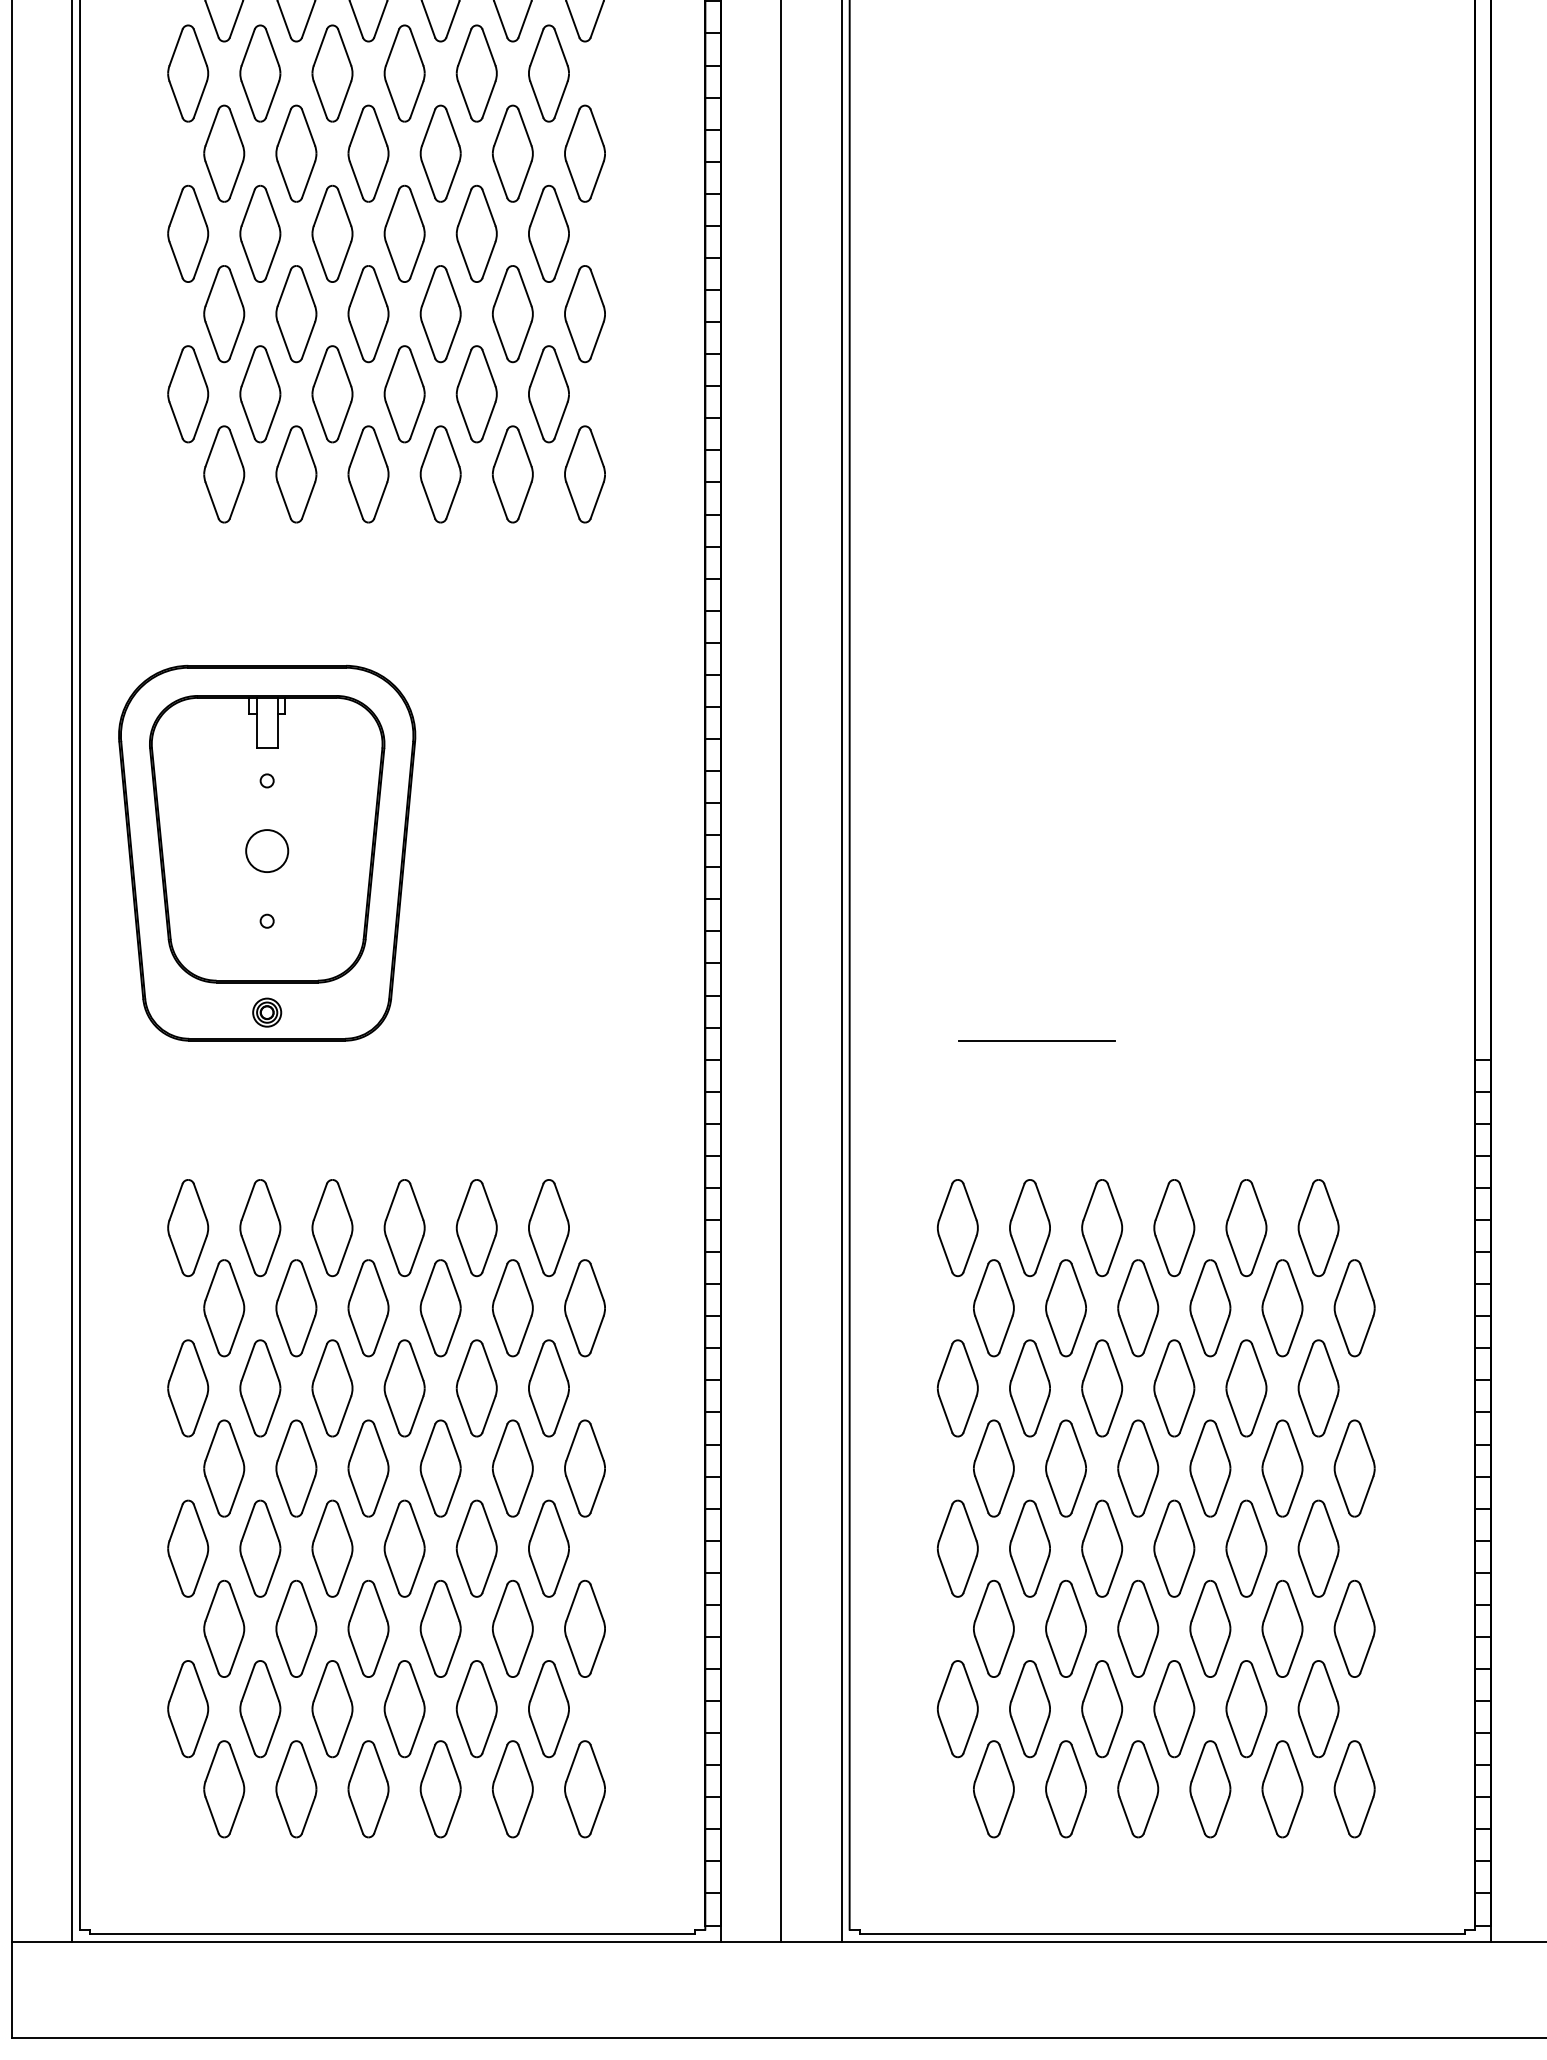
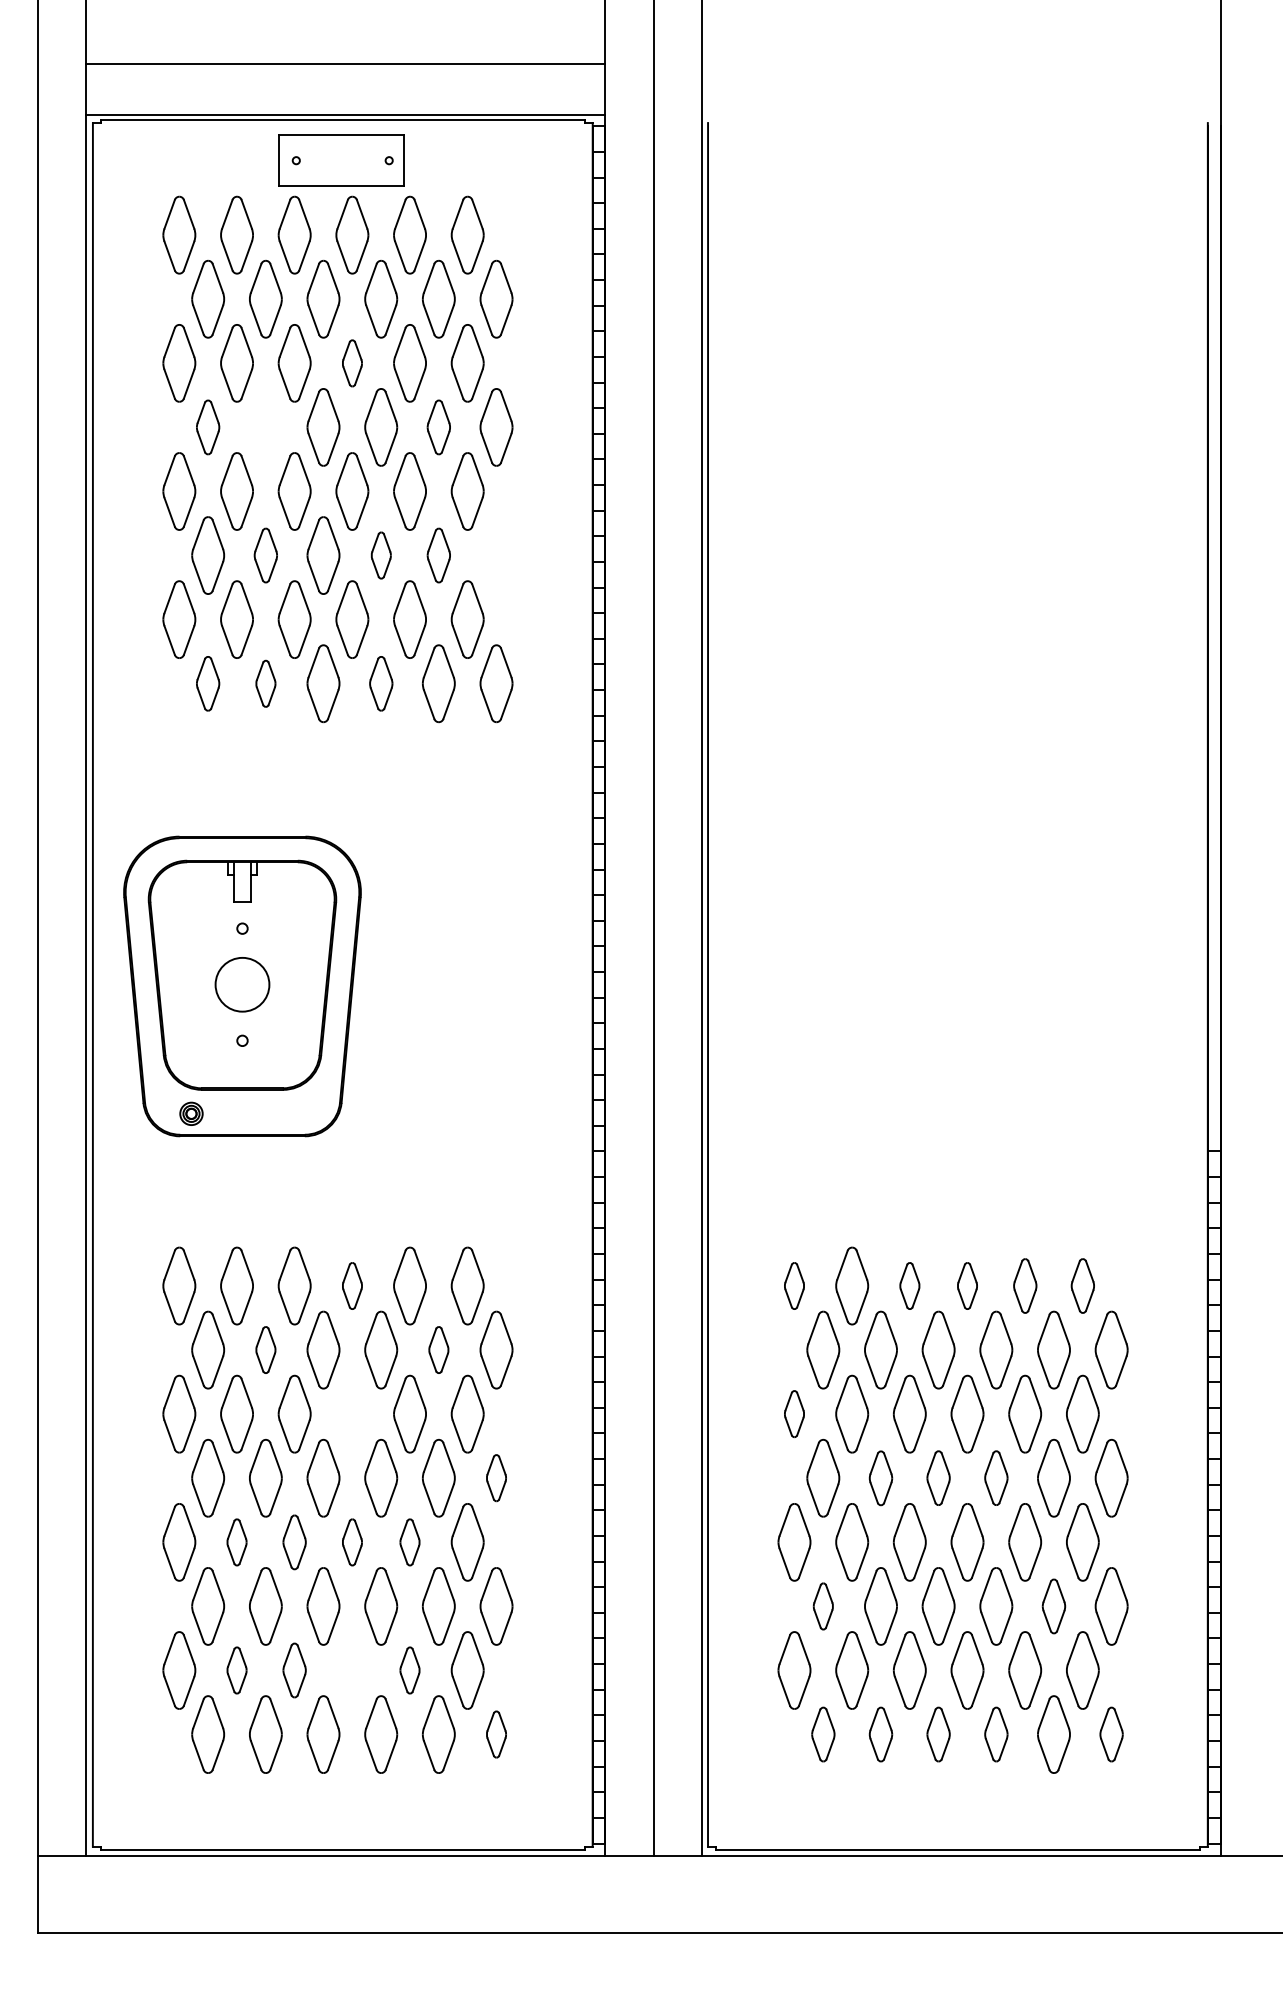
part: (404, 73) -> (352, 363), size x0.6
part: (223, 153) -> (207, 427), size x0.7
part: (295, 153) -> (265, 427), removed
part: (512, 153) -> (438, 427), size x0.7
part: (295, 314) -> (265, 555), size x0.7
part: (441, 314) -> (381, 555), size x0.6
part: (512, 314) -> (438, 555), size x0.7
part: (584, 314) -> (496, 555), removed
part: (223, 474) -> (207, 683), size x0.7
part: (295, 474) -> (265, 683), size x0.6
part: (441, 474) -> (381, 683), size x0.7
circle: (267, 850) -> (242, 984), size x1.6
part: (267, 1012) -> (191, 1113), moved
line: (1036, 1040) -> (857, 1136), removed
part: (404, 1227) -> (352, 1285), size x0.6
part: (957, 1227) -> (794, 1285), size x0.6
part: (1101, 1227) -> (909, 1285), size x0.6
part: (1174, 1227) -> (967, 1285), size x0.6
part: (1246, 1227) -> (1025, 1285), size x0.7
part: (1318, 1227) -> (1082, 1285), size x0.7
part: (295, 1307) -> (265, 1349), size x0.6
part: (512, 1307) -> (438, 1349), size x0.6
part: (404, 1387) -> (352, 1413), removed
part: (957, 1387) -> (794, 1413), size x0.6
part: (584, 1467) -> (496, 1477), size x0.6
part: (1138, 1467) -> (938, 1477), size x0.7
part: (1210, 1467) -> (996, 1477), size x0.7
part: (1065, 1468) -> (880, 1478), size x0.7
part: (259, 1548) -> (236, 1542), size x0.6
part: (332, 1548) -> (294, 1542), size x0.7
part: (404, 1548) -> (352, 1542), size x0.6
part: (476, 1548) -> (409, 1542), size x0.6
part: (994, 1629) -> (823, 1606), size x0.6
part: (1281, 1629) -> (1053, 1606), size x0.7
part: (259, 1709) -> (236, 1670), size x0.6
part: (332, 1709) -> (294, 1670), size x0.7
part: (404, 1709) -> (352, 1670), removed
part: (476, 1709) -> (409, 1670), size x0.6
part: (584, 1789) -> (496, 1734), size x0.6
part: (994, 1789) -> (823, 1734), size x0.7
part: (1065, 1789) -> (880, 1734), size x0.7
part: (1138, 1789) -> (938, 1734), size x0.7
part: (1210, 1789) -> (996, 1734), size x0.7
part: (1354, 1789) -> (1111, 1734), size x0.7

